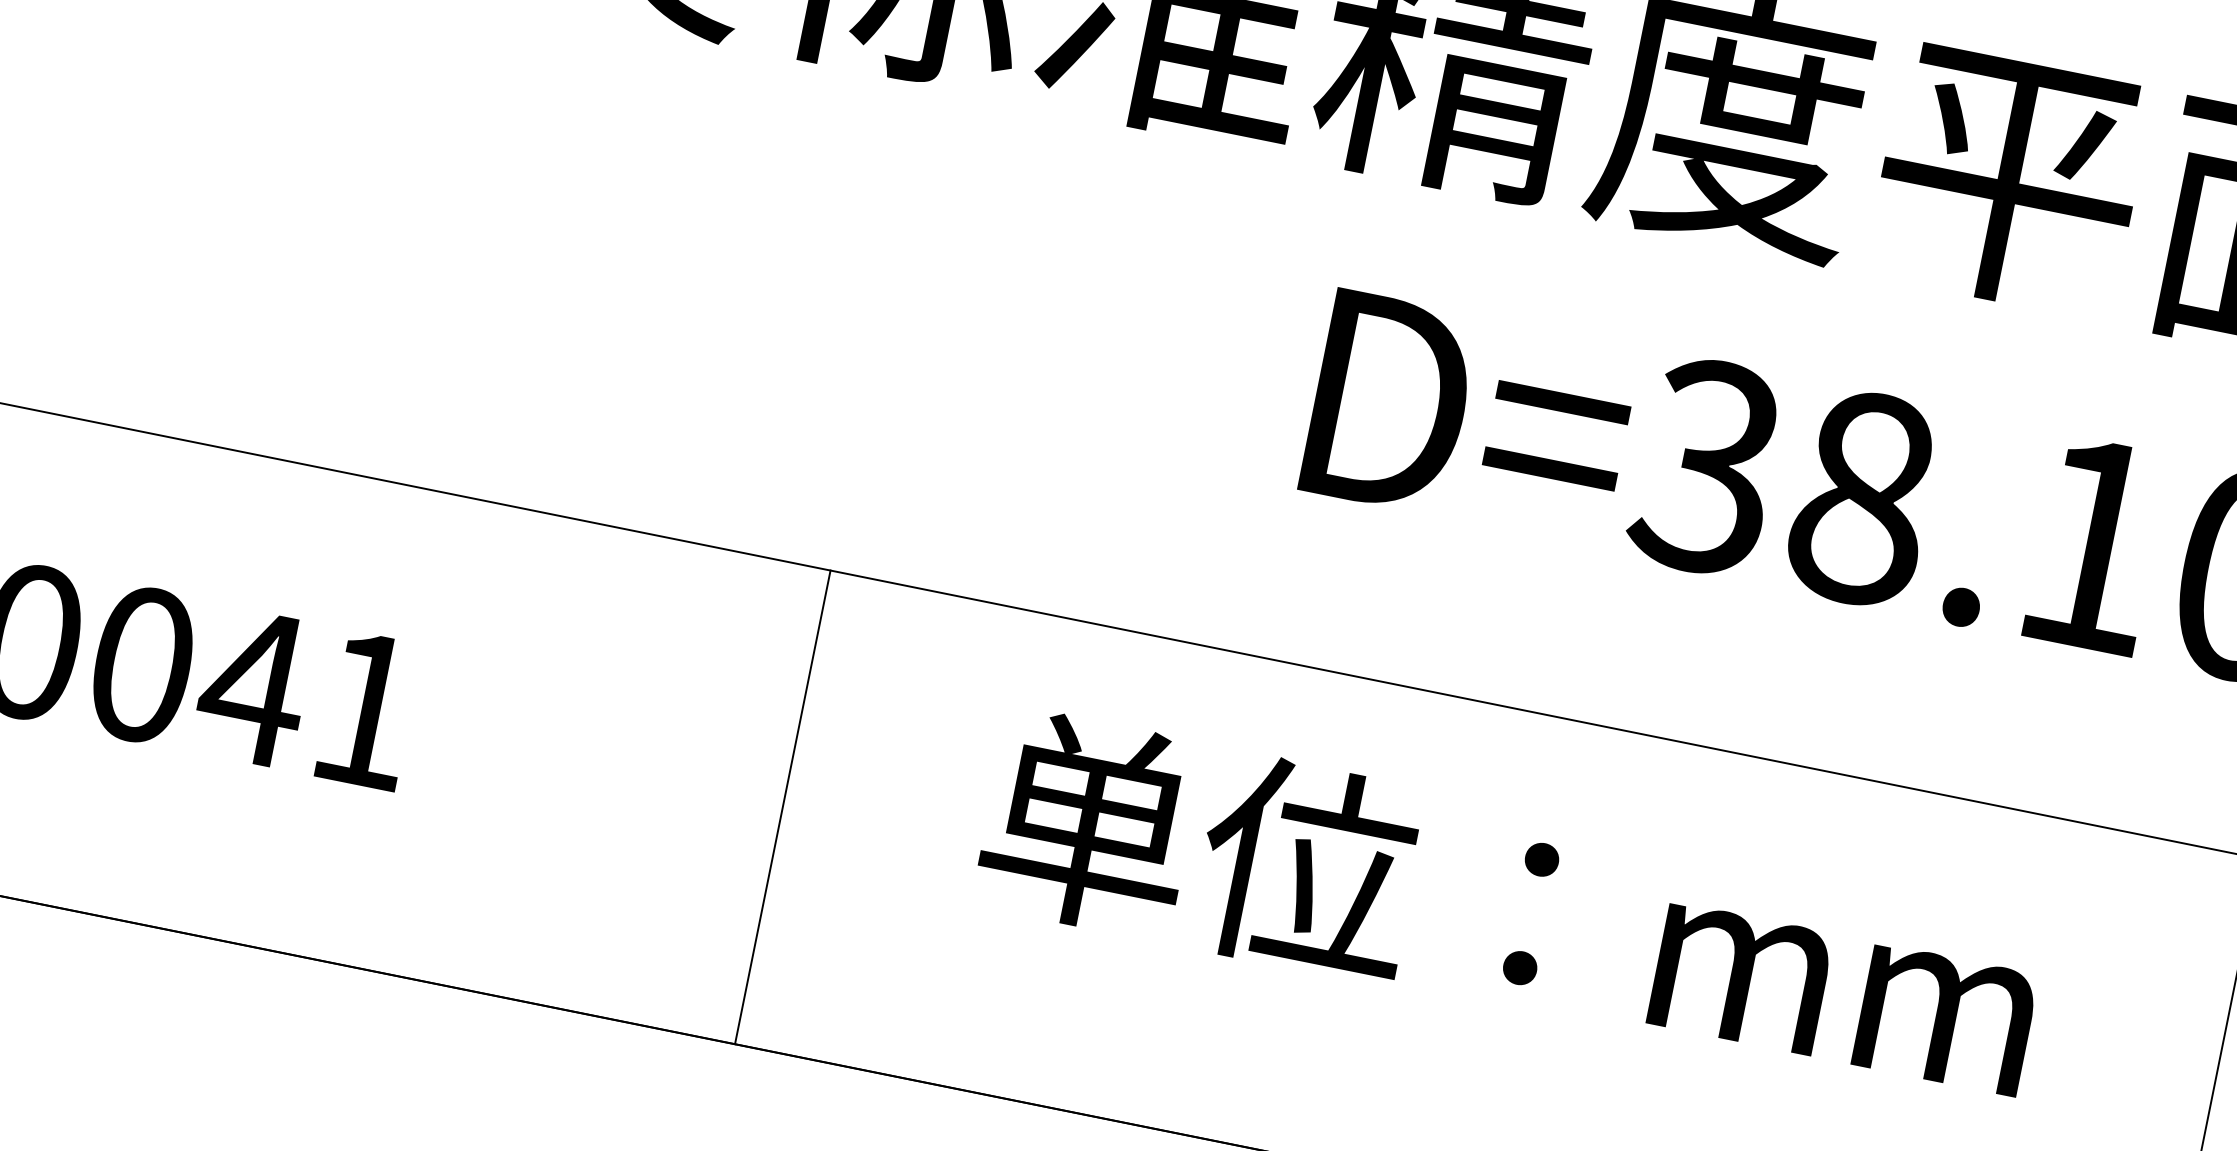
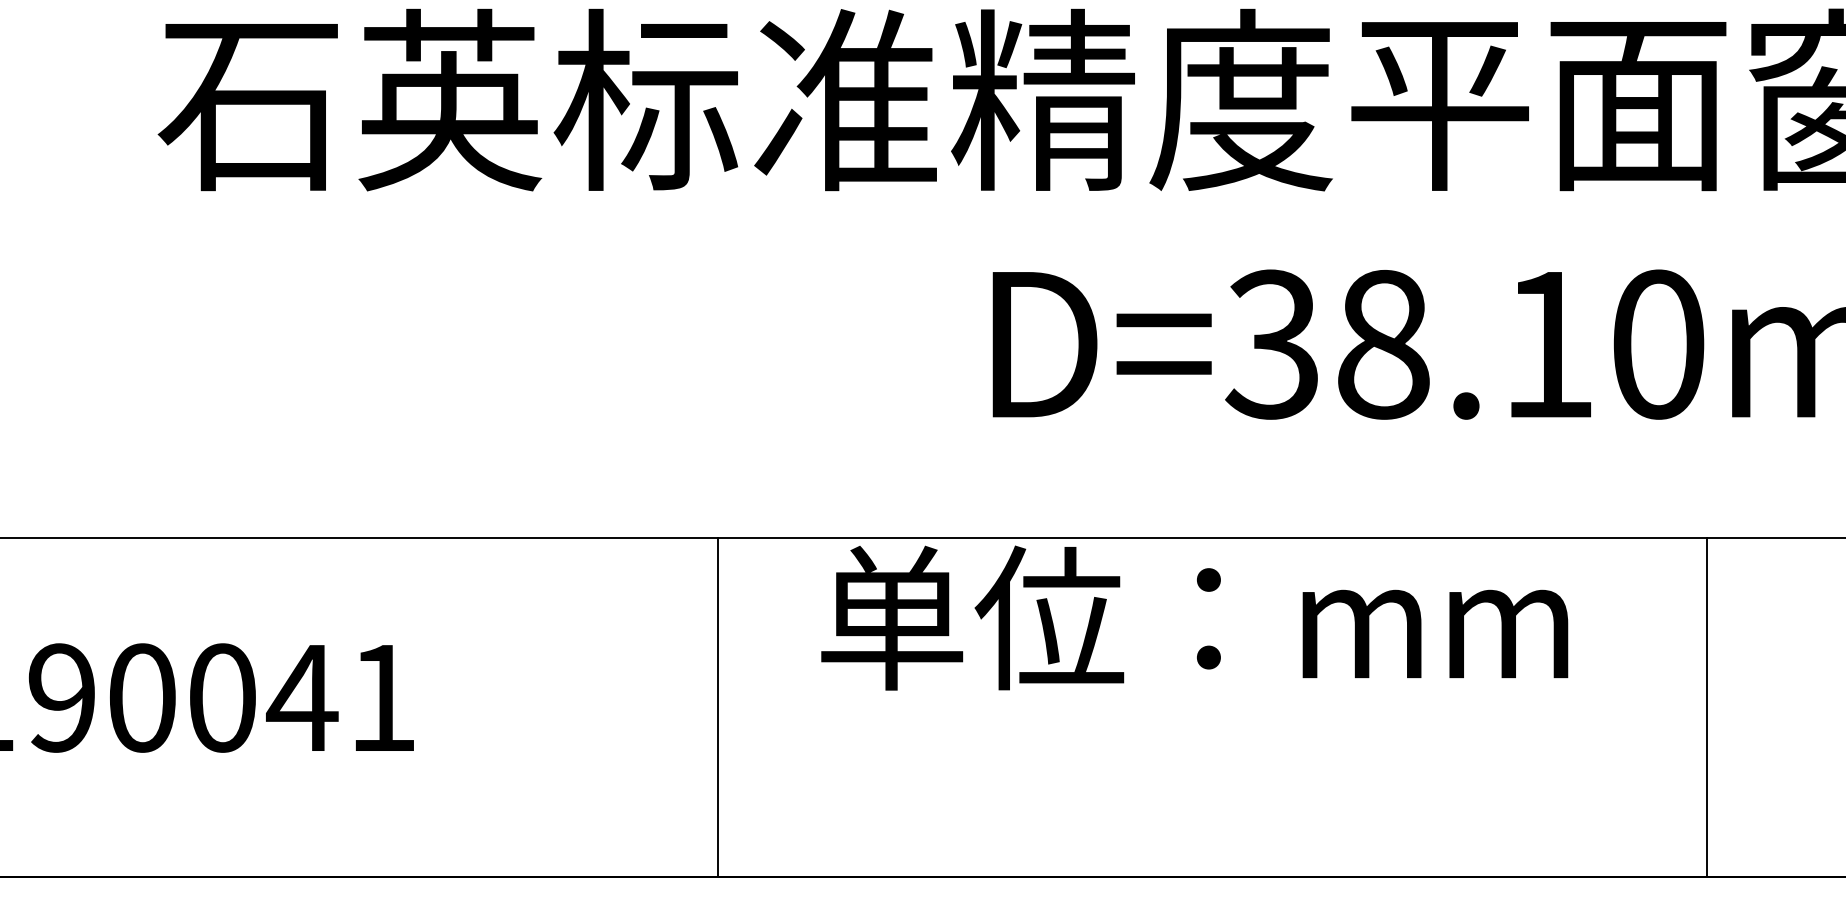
line: (783, 806) -> (718, 706), moved
text: (1511, 908) -> (1194, 617), moved

